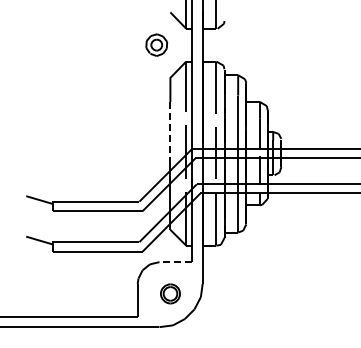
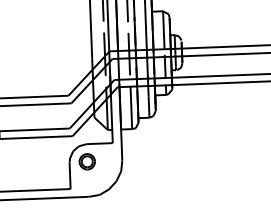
line: (170, 129) -> (91, 36), dashed -> solid
line: (175, 262) -> (99, 143), dashed -> solid
part: (170, 293) -> (87, 161), moved

